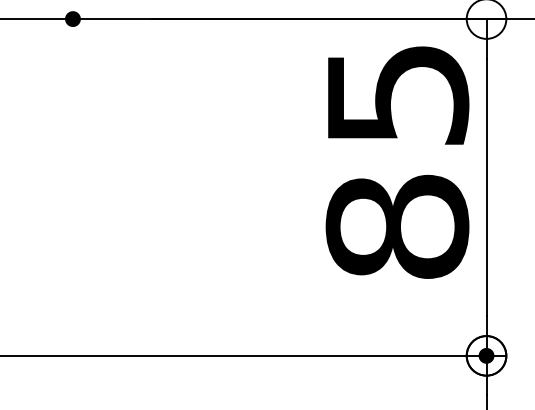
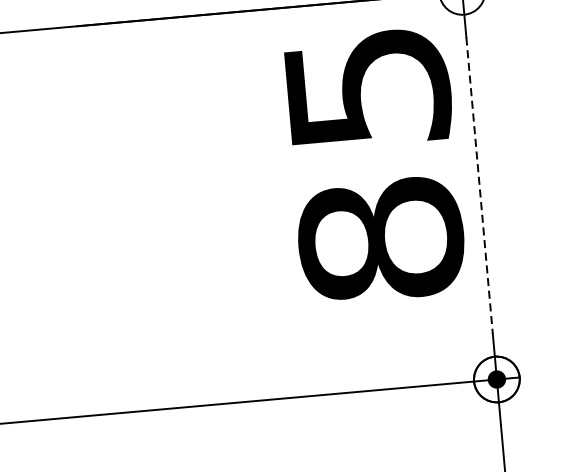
line: (486, 187) -> (479, 185), solid -> dashed

